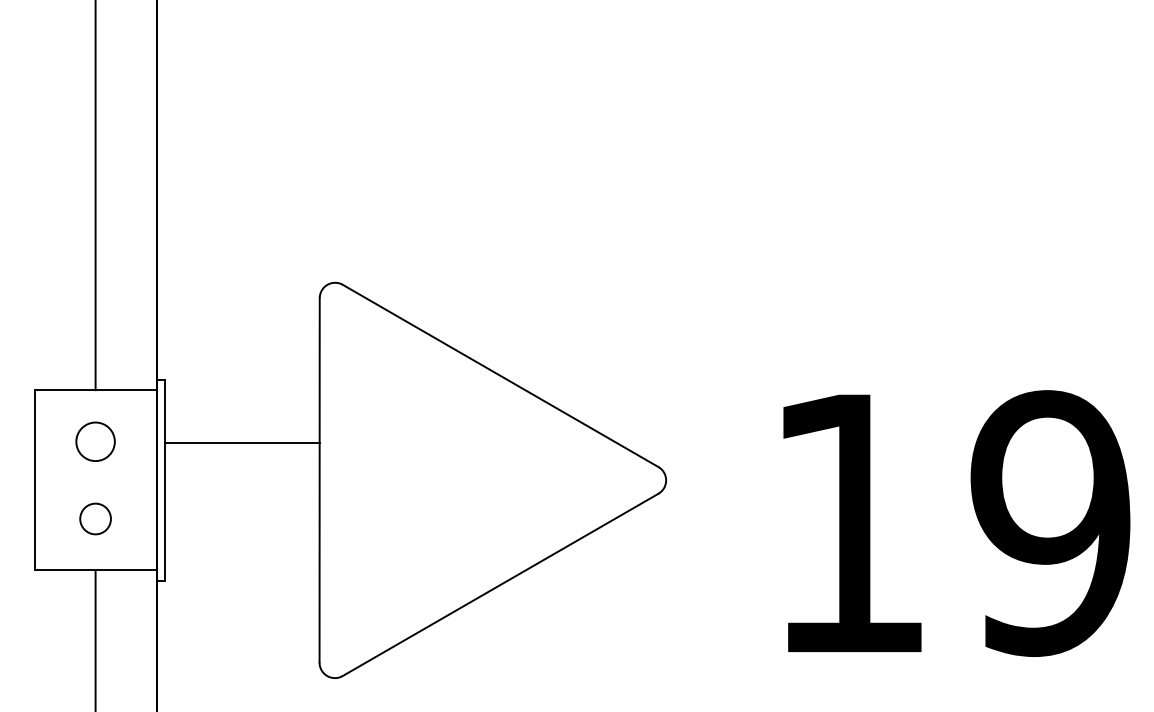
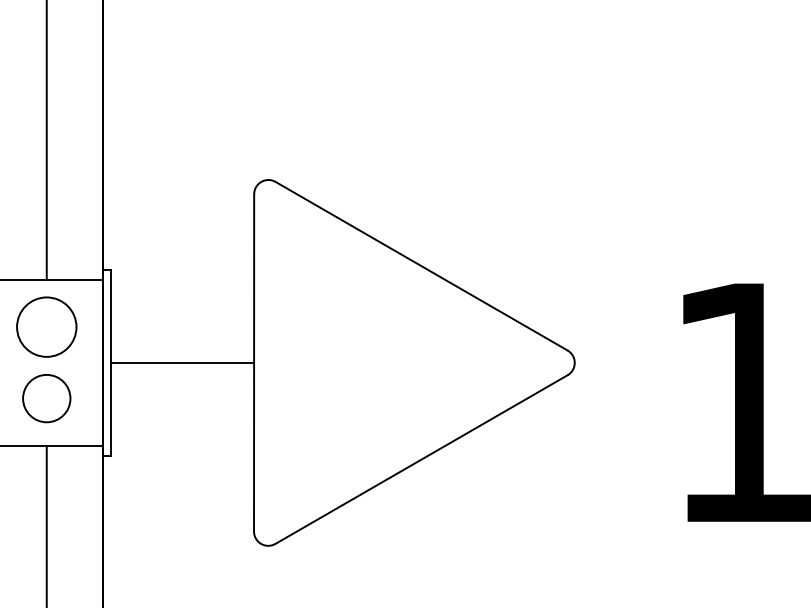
circle: (95, 441) -> (46, 326), size x1.67
line: (241, 443) -> (181, 362), moved
circle: (95, 518) -> (46, 398), size x1.67

